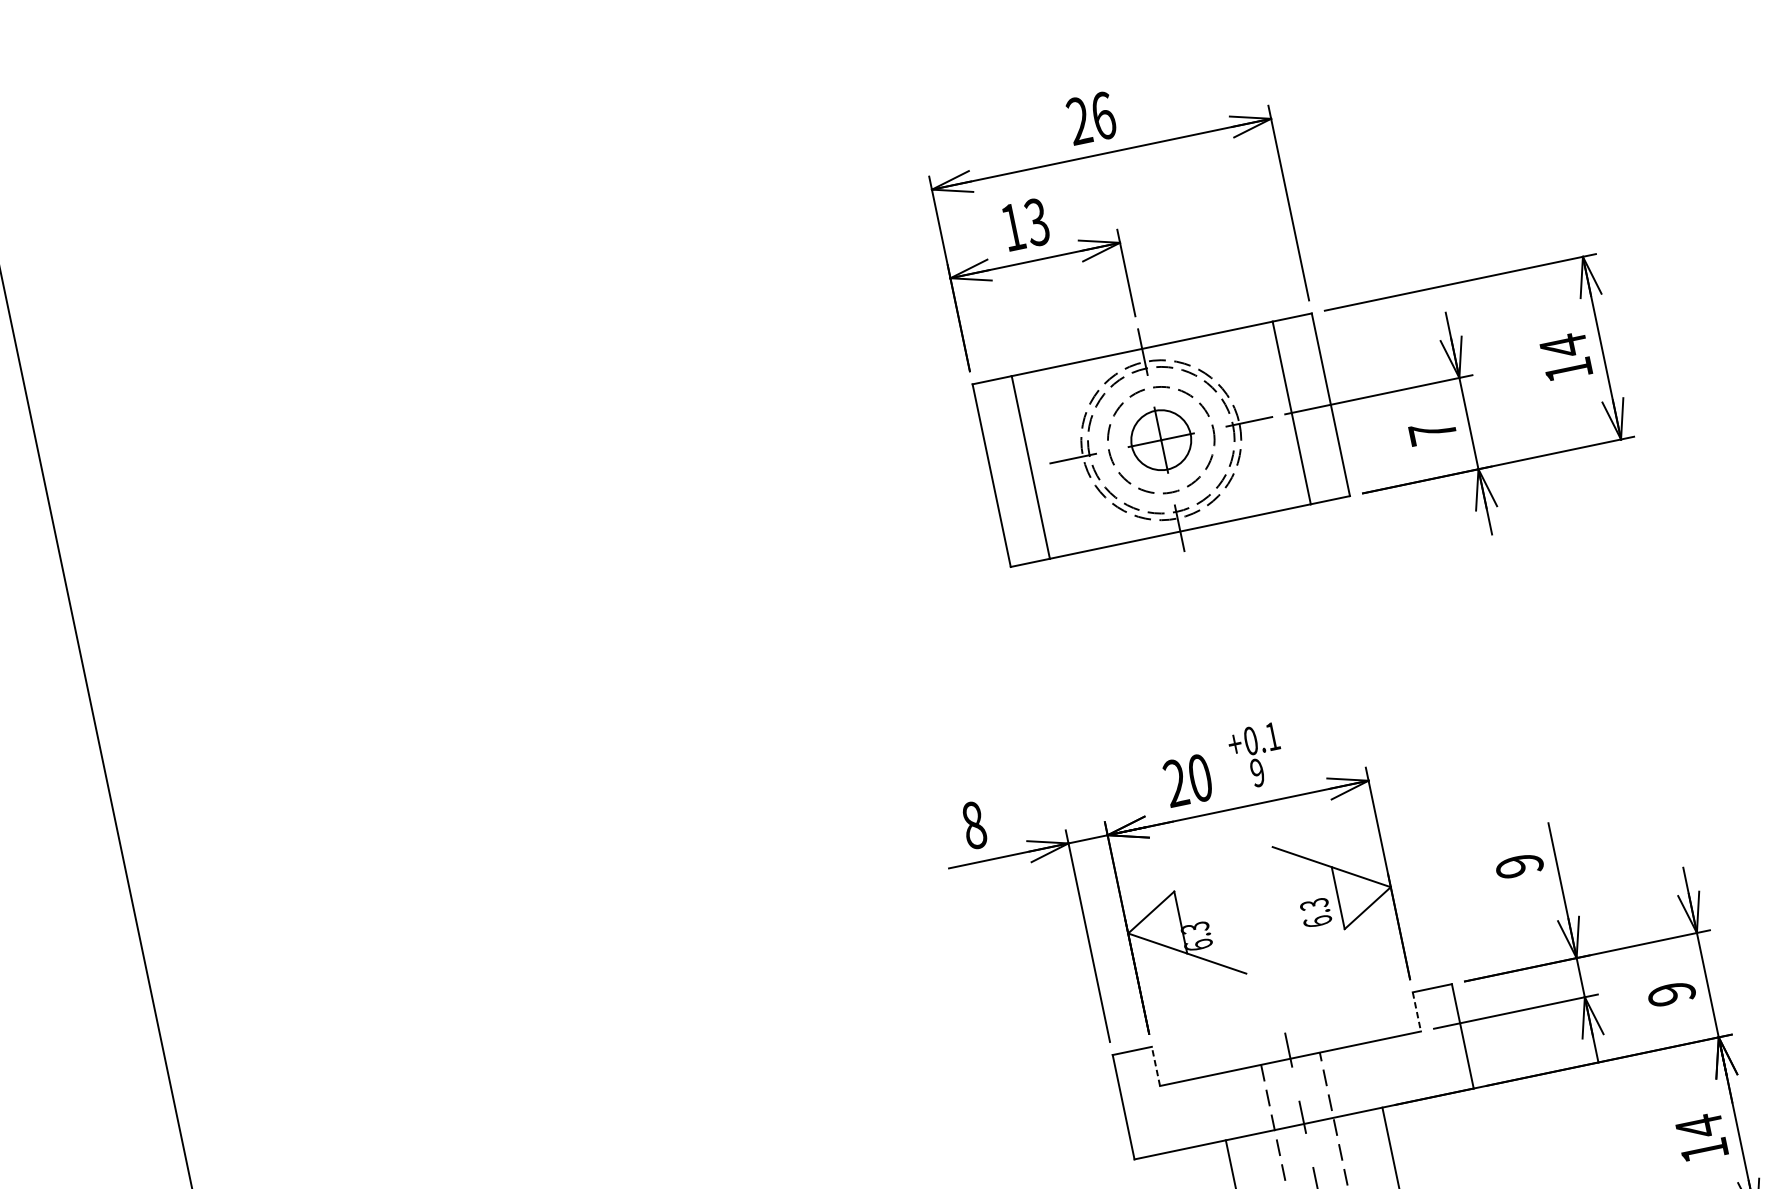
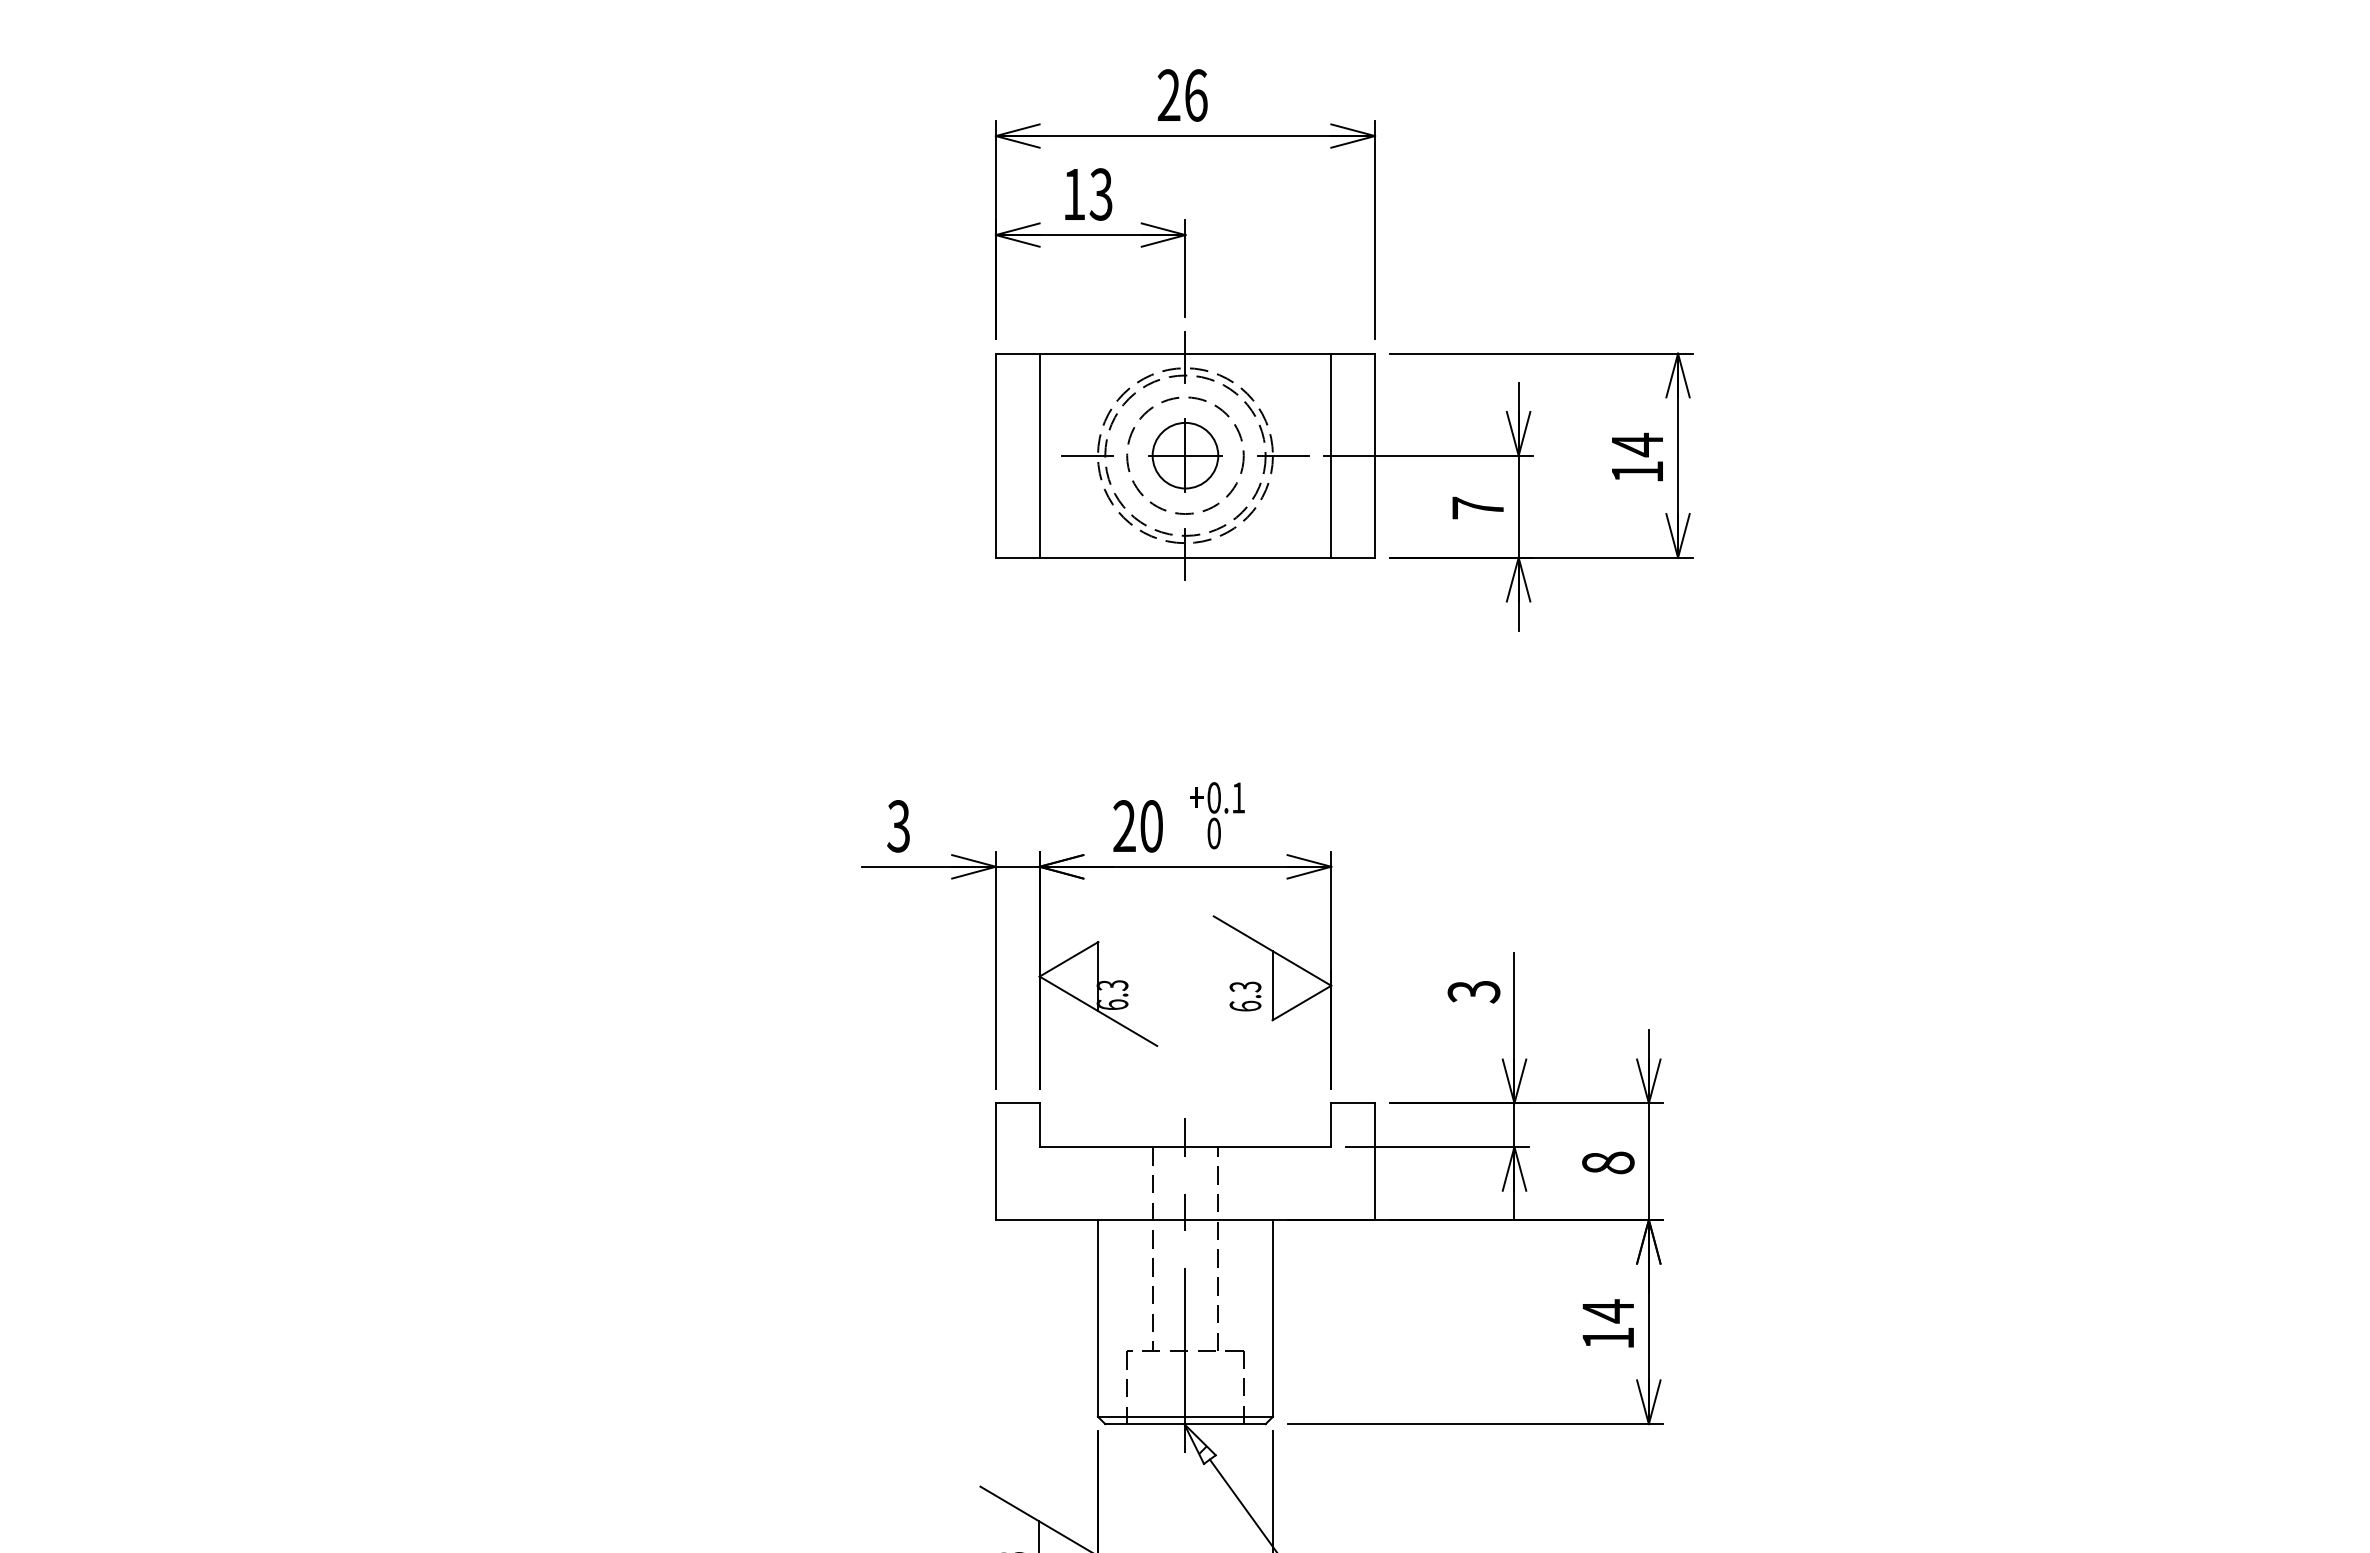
text: (1256, 772) -> (1213, 833), 9 -> 0
text: (973, 825) -> (898, 826), 8 -> 3
text: (1519, 865) -> (1473, 991), 9 -> 3
text: (1671, 993) -> (1608, 1162), 9 -> 8
line: (1417, 1012) -> (1331, 1125), dashed -> solid
line: (1155, 1066) -> (1039, 1125), dashed -> solid

